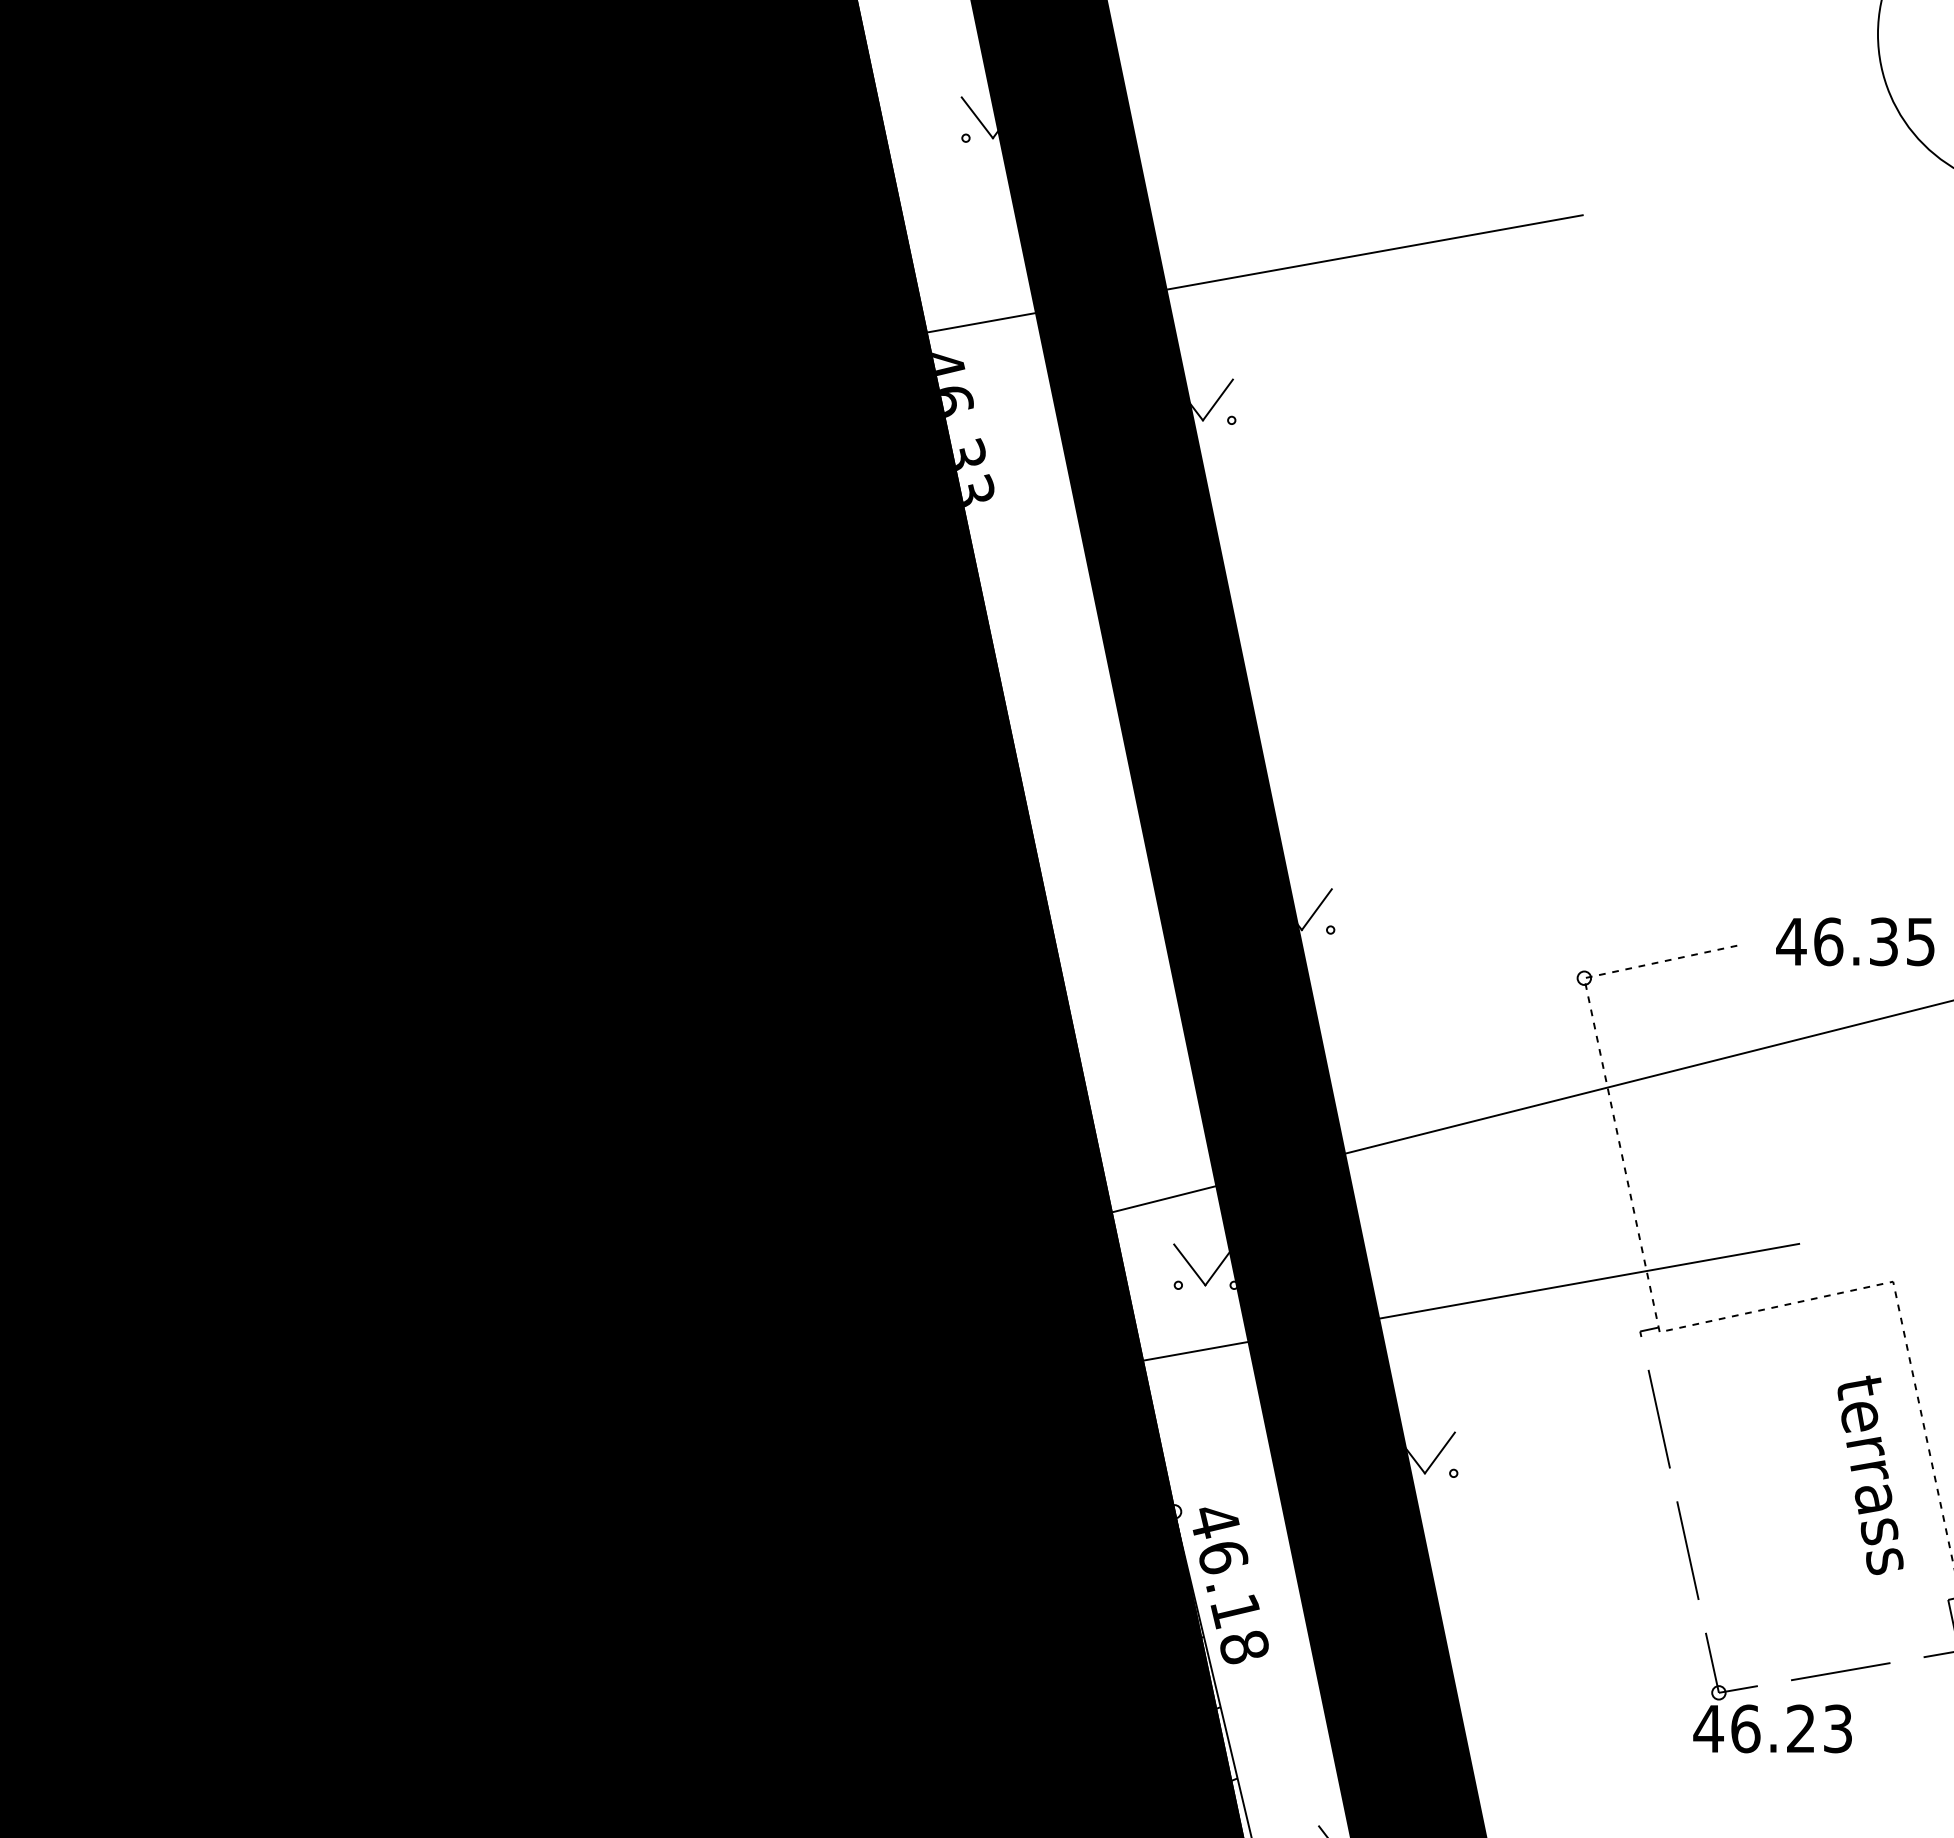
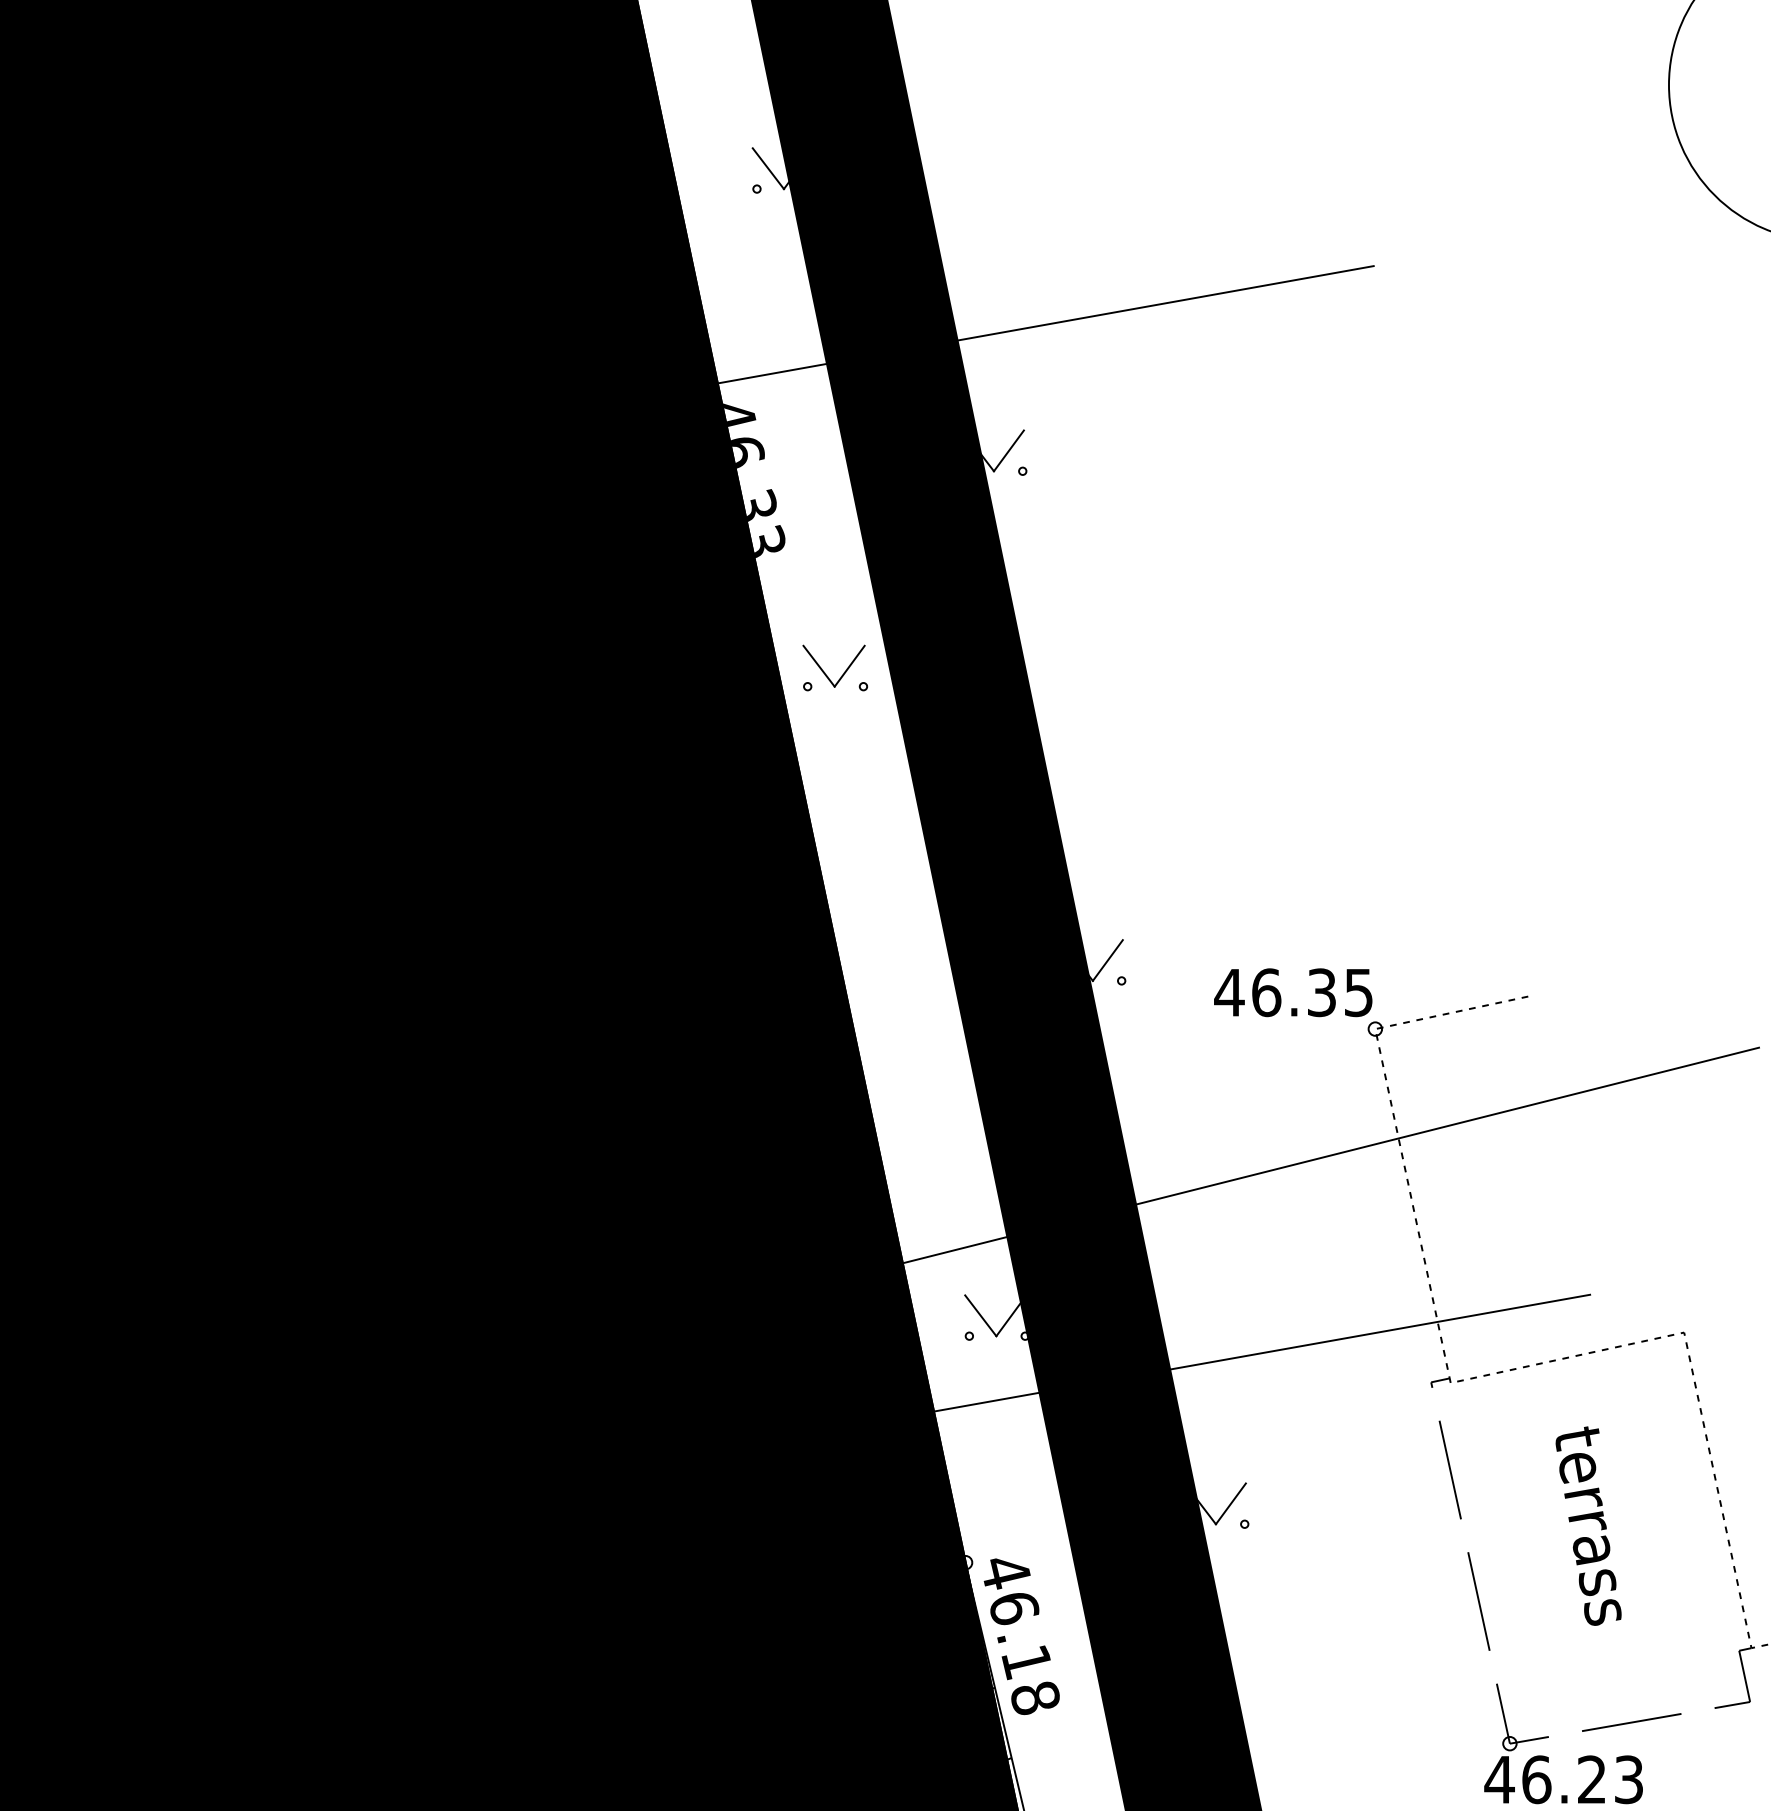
part: (1051, 623) -> (842, 674), added
text: (1855, 941) -> (1293, 992), moved
text: (1870, 1474) -> (1588, 1525), moved

